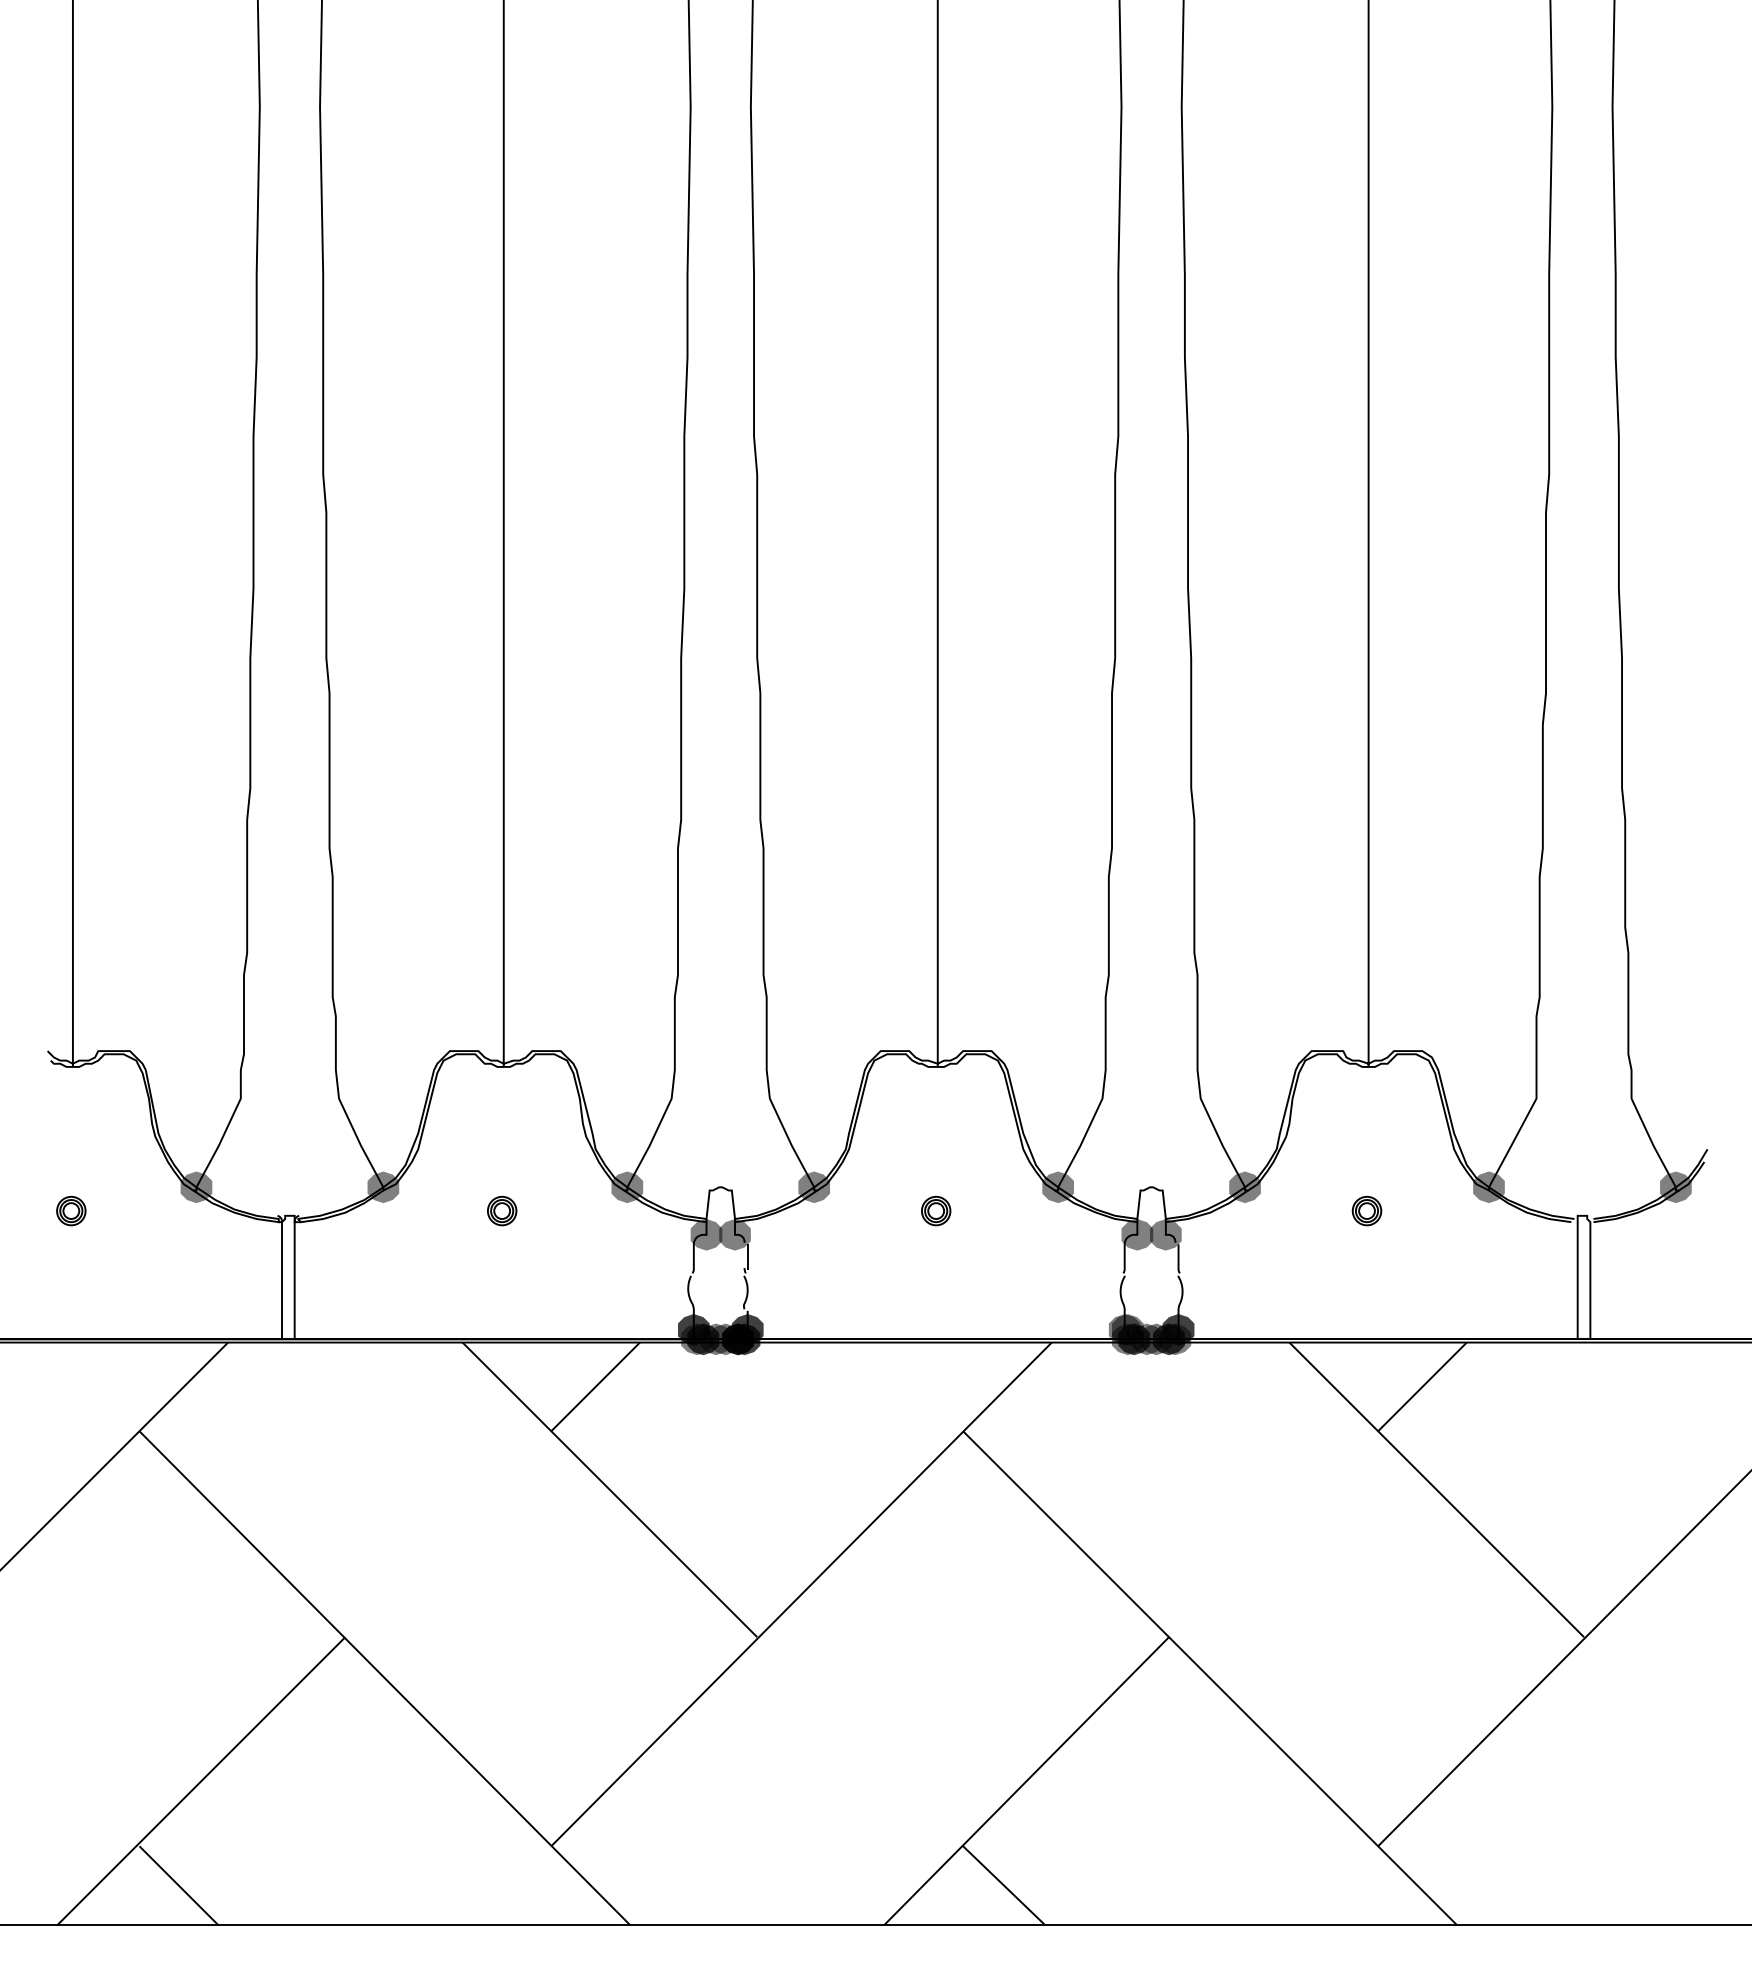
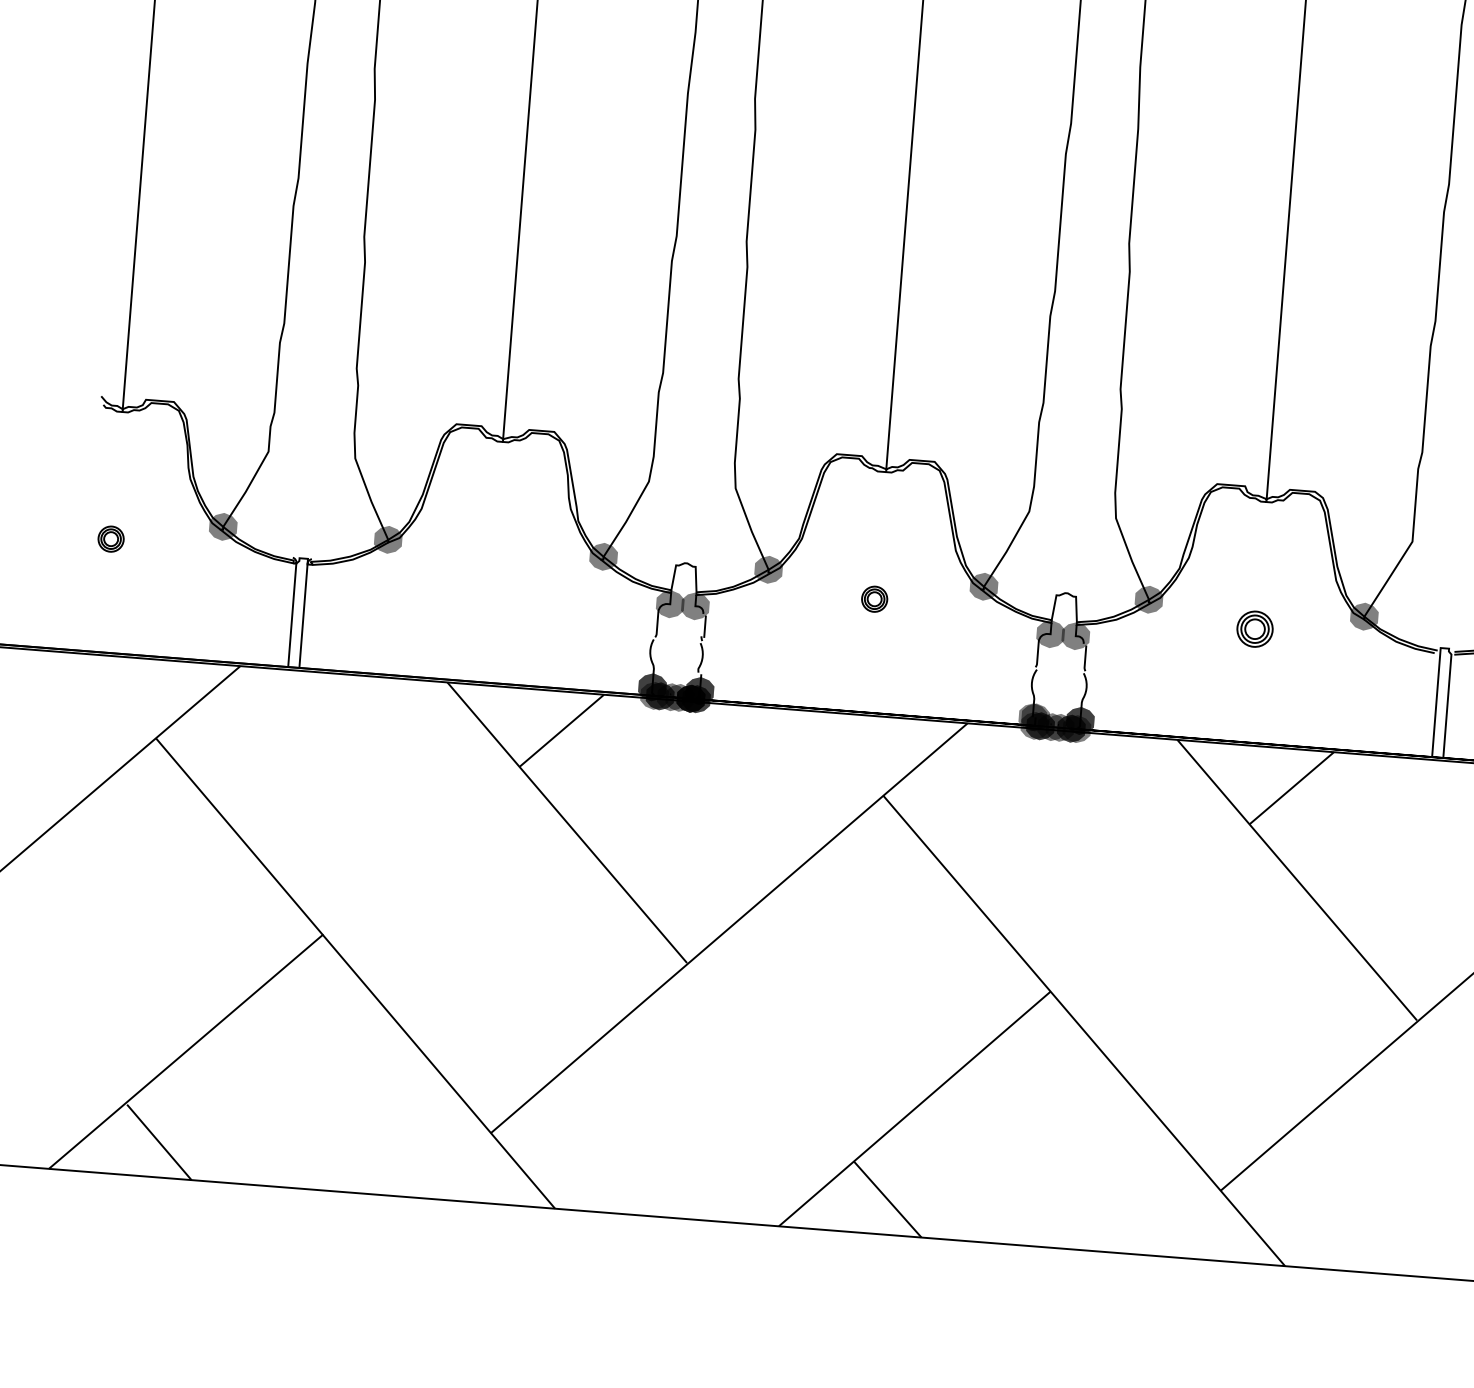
part: (502, 1210) -> (491, 568), removed
part: (1366, 1210) -> (1254, 628), size x1.4

